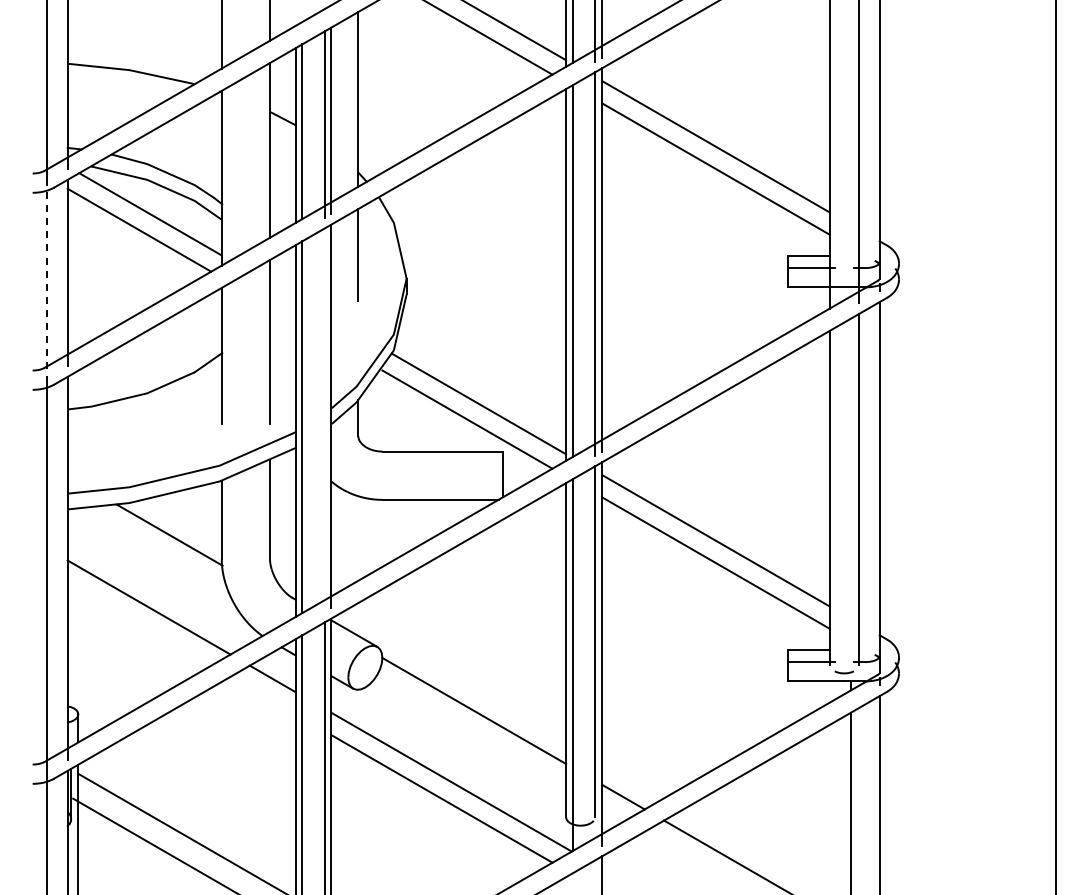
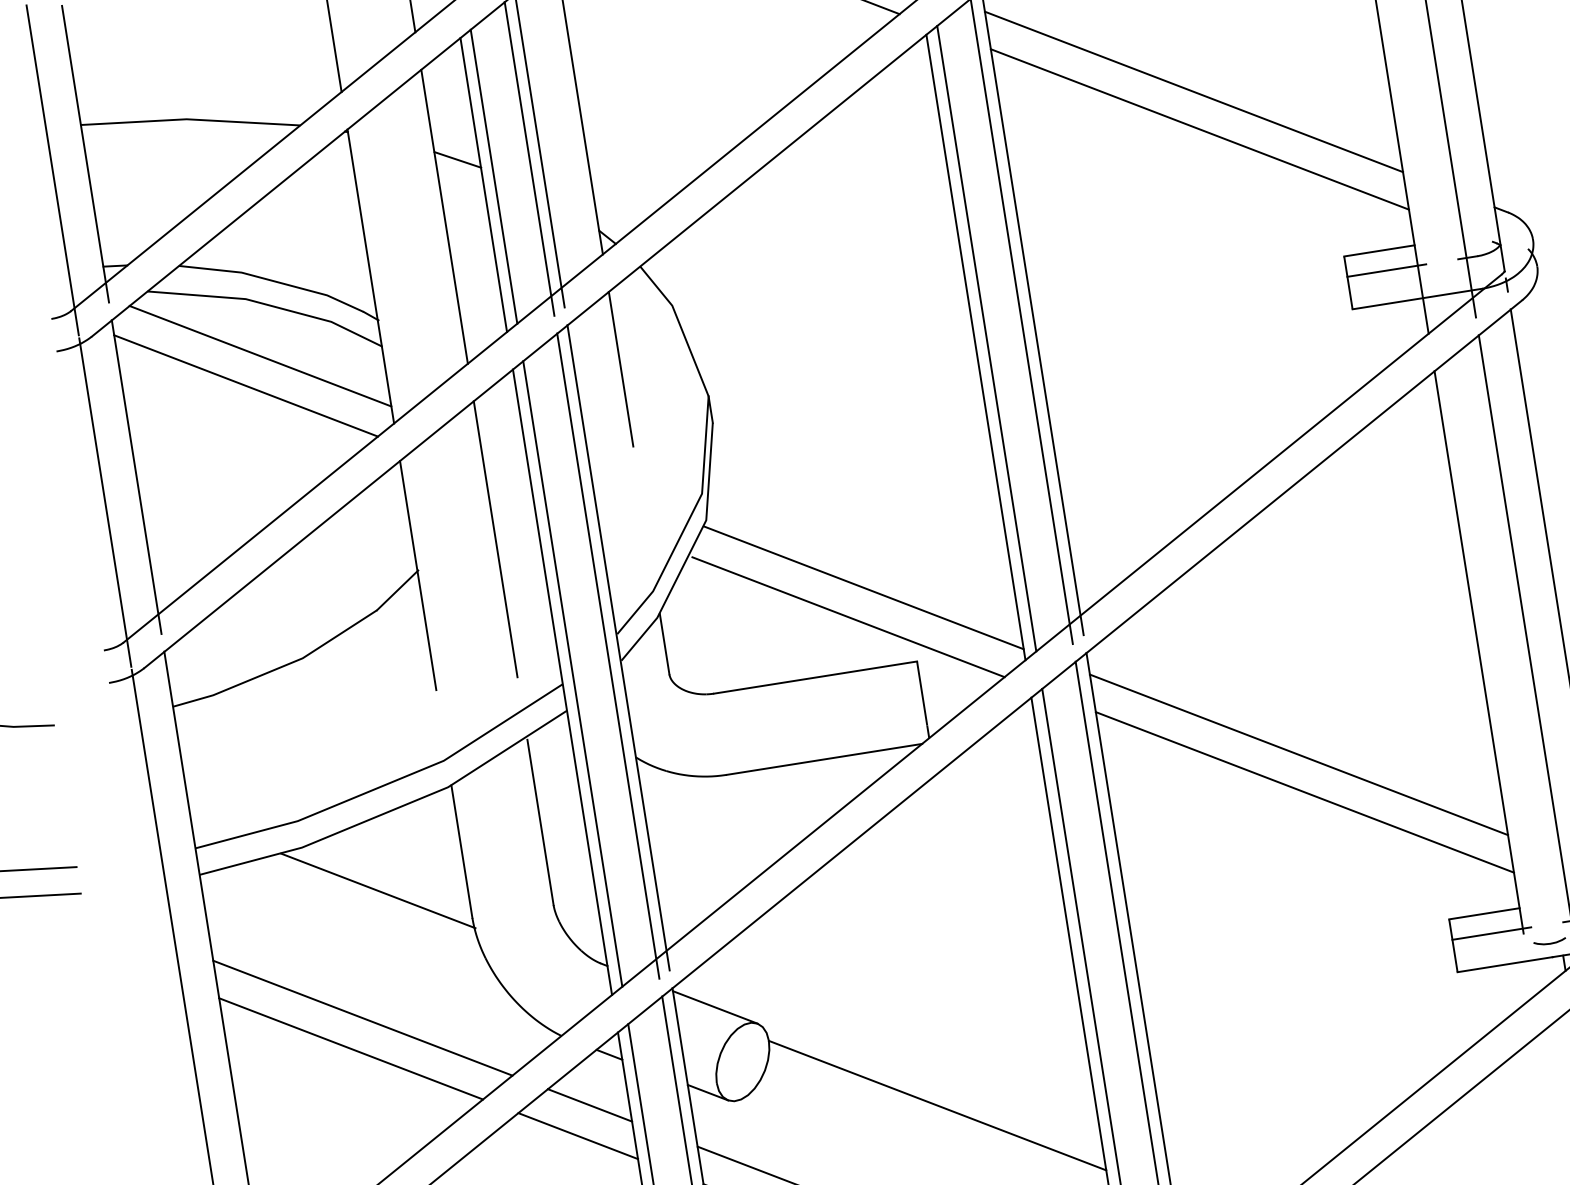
line: (47, 284) -> (105, 501), dashed -> solid
line: (324, 419) -> (607, 655), added
line: (139, 623) -> (351, 1047), added
line: (262, 695) -> (577, 1135), added

